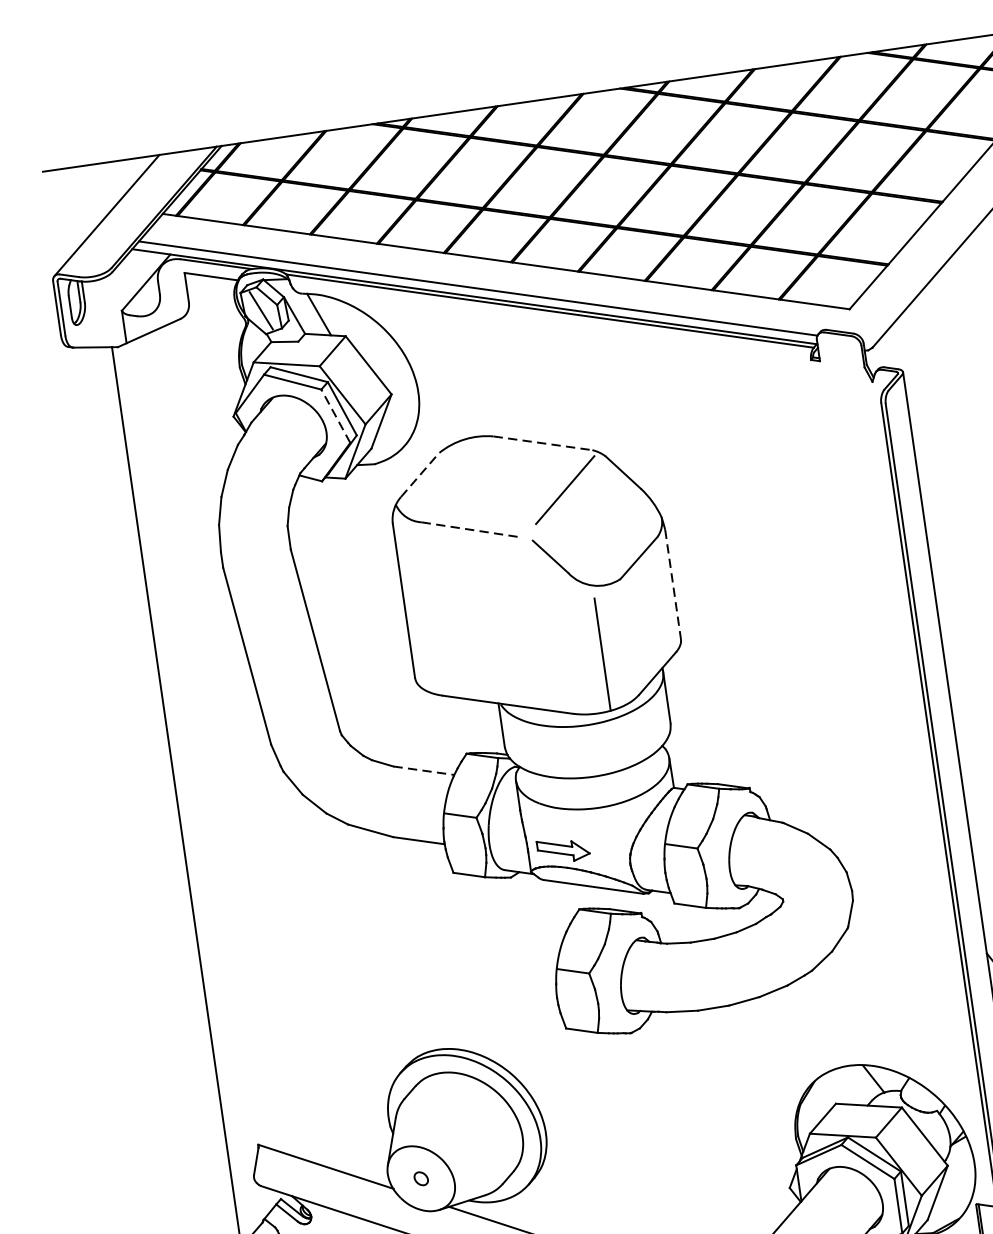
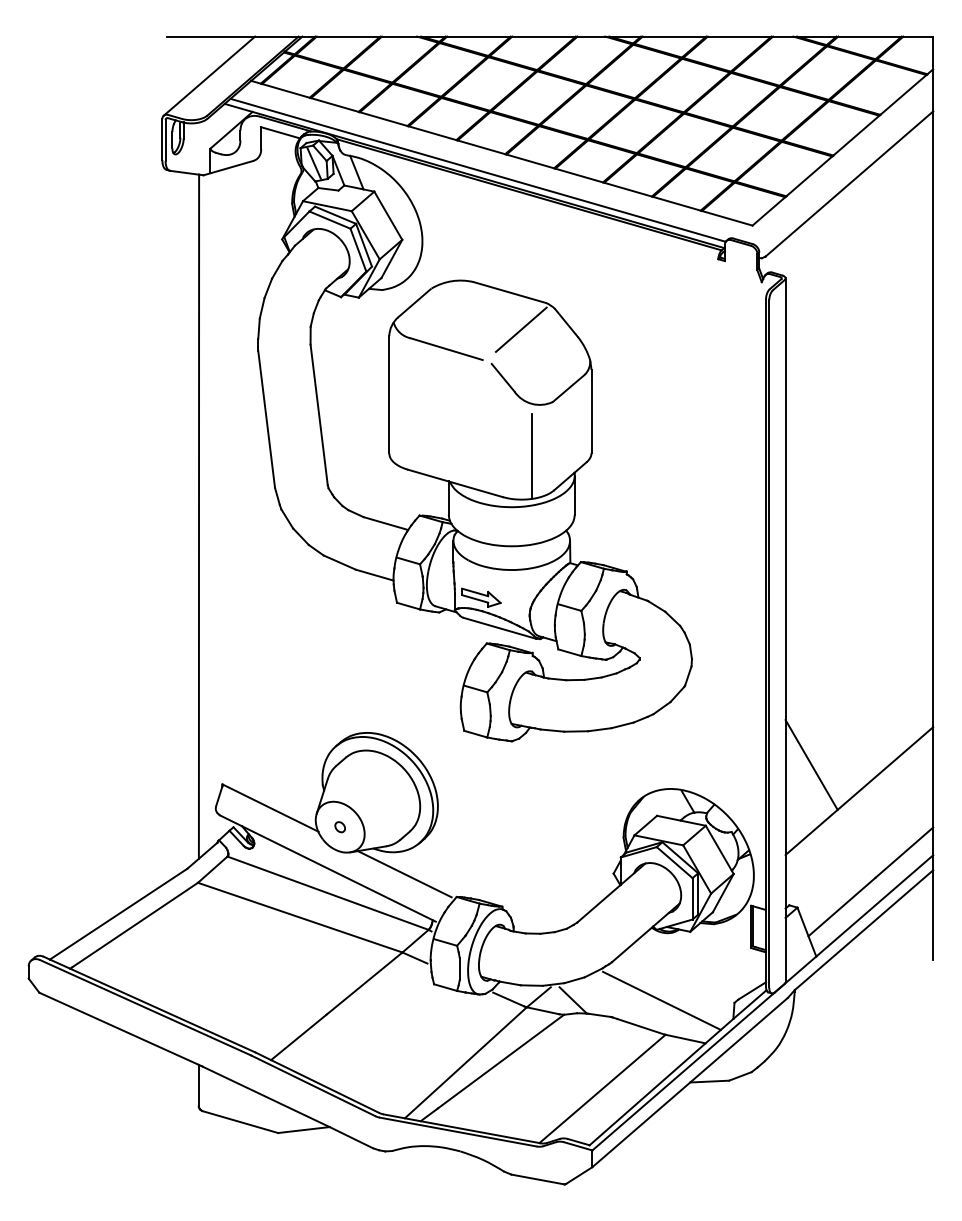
line: (336, 416) -> (358, 250), dashed -> solid
line: (542, 443) -> (509, 292), dashed -> solid
line: (419, 474) -> (414, 302), dashed -> solid
line: (471, 530) -> (447, 349), dashed -> solid
line: (673, 585) -> (591, 412), dashed -> solid
line: (424, 770) -> (386, 523), dashed -> solid

